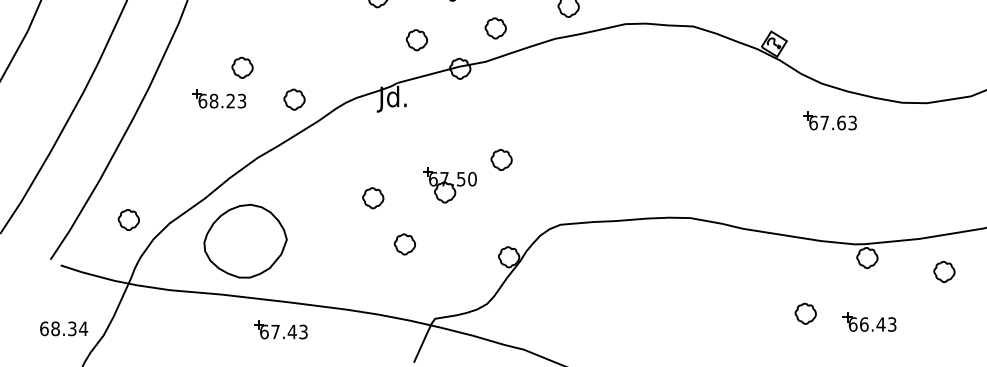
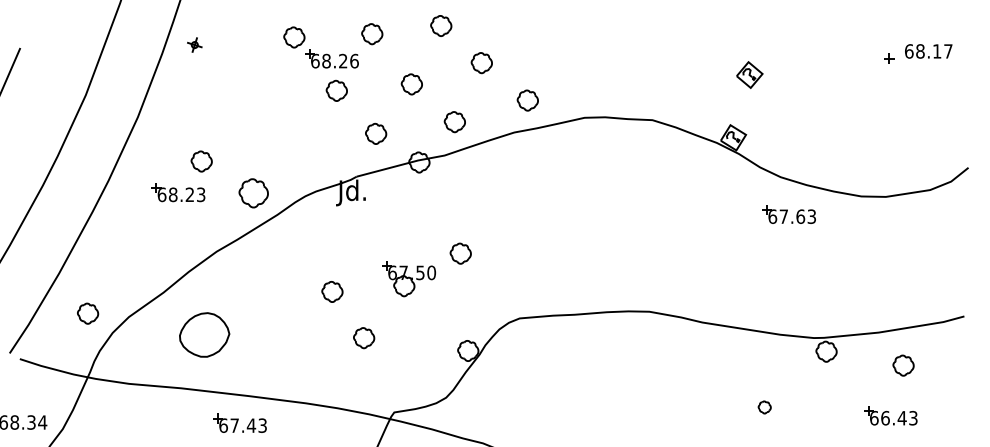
part: (294, 99) -> (253, 193), size x1.4
part: (245, 240) -> (204, 334), size x0.6
part: (805, 313) -> (764, 407), size x0.6
part: (869, 321) -> (890, 415), moved

